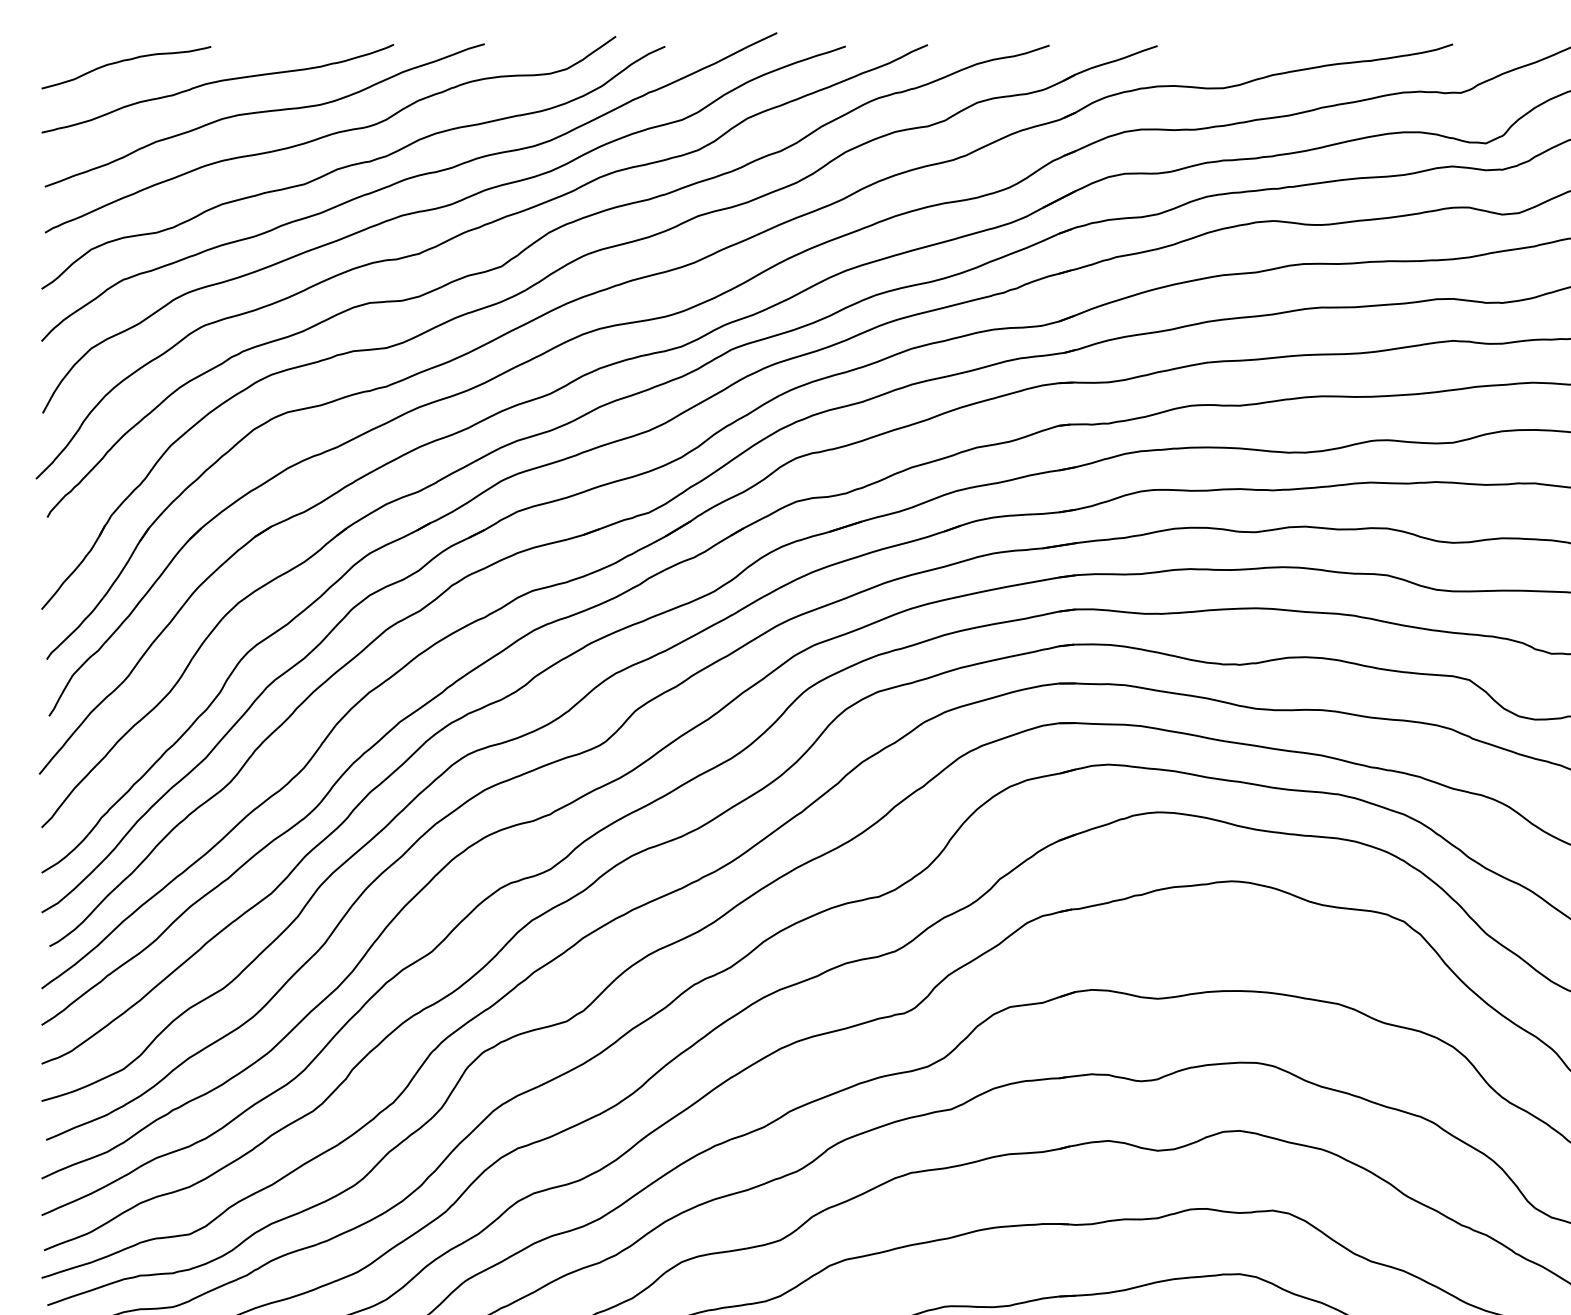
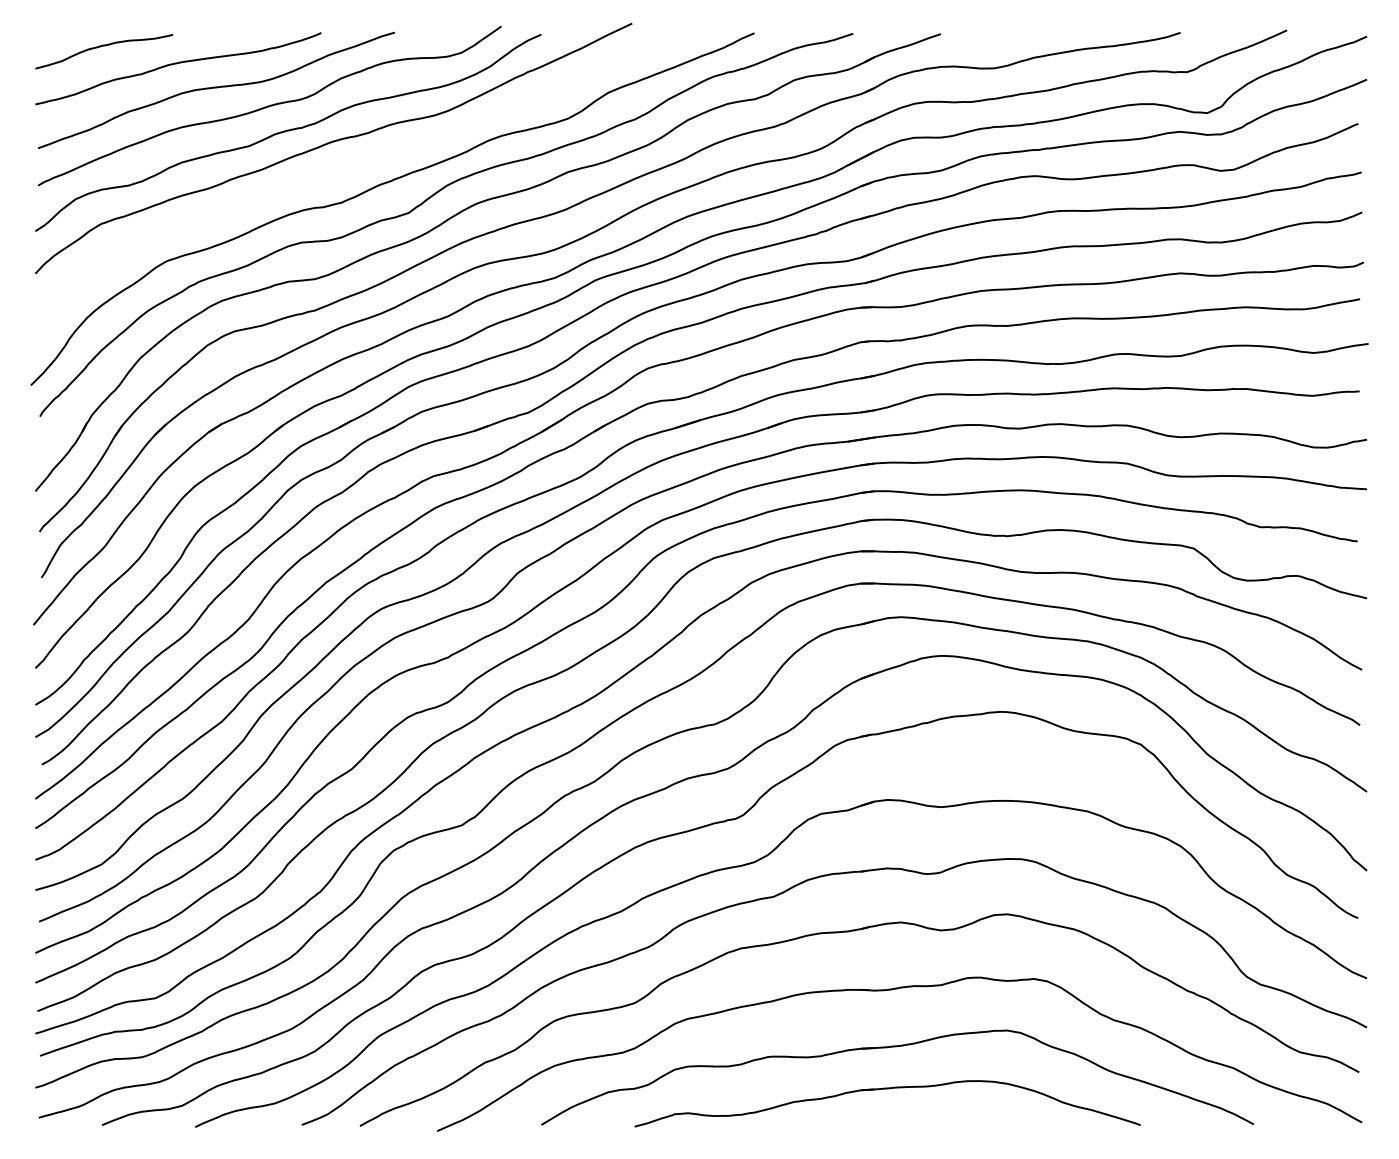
curve: (439, 209) -> (358, 166), removed

